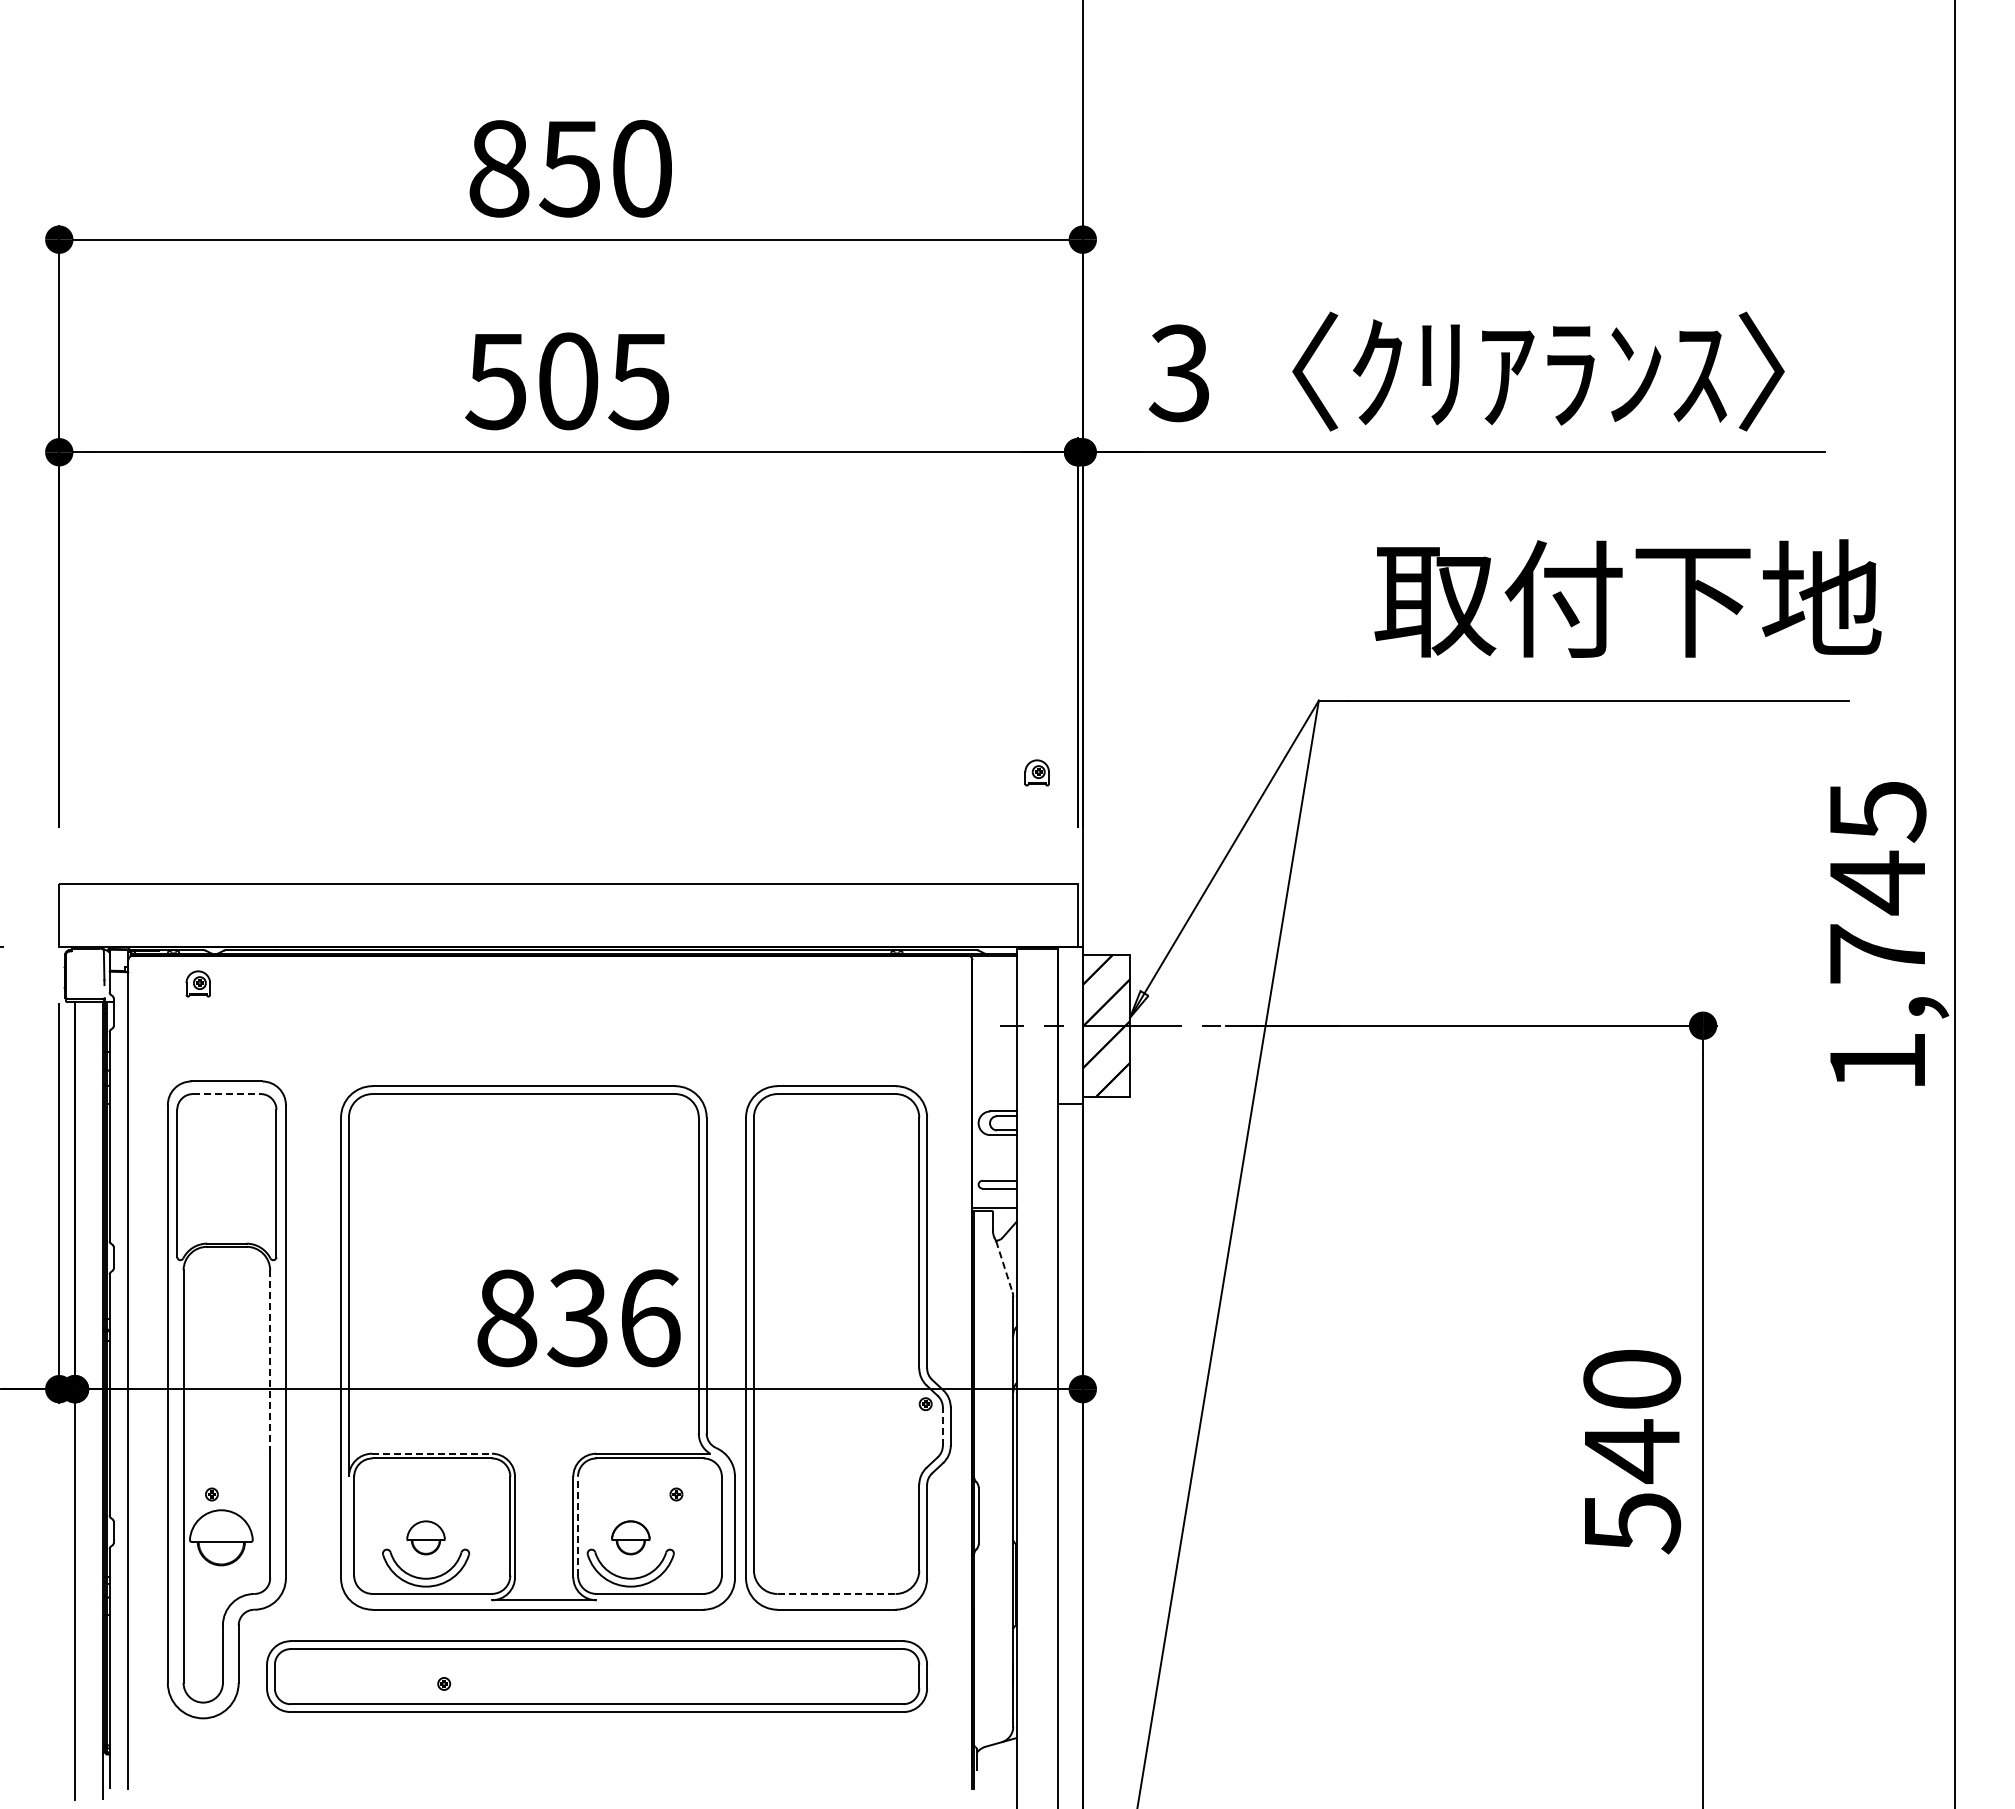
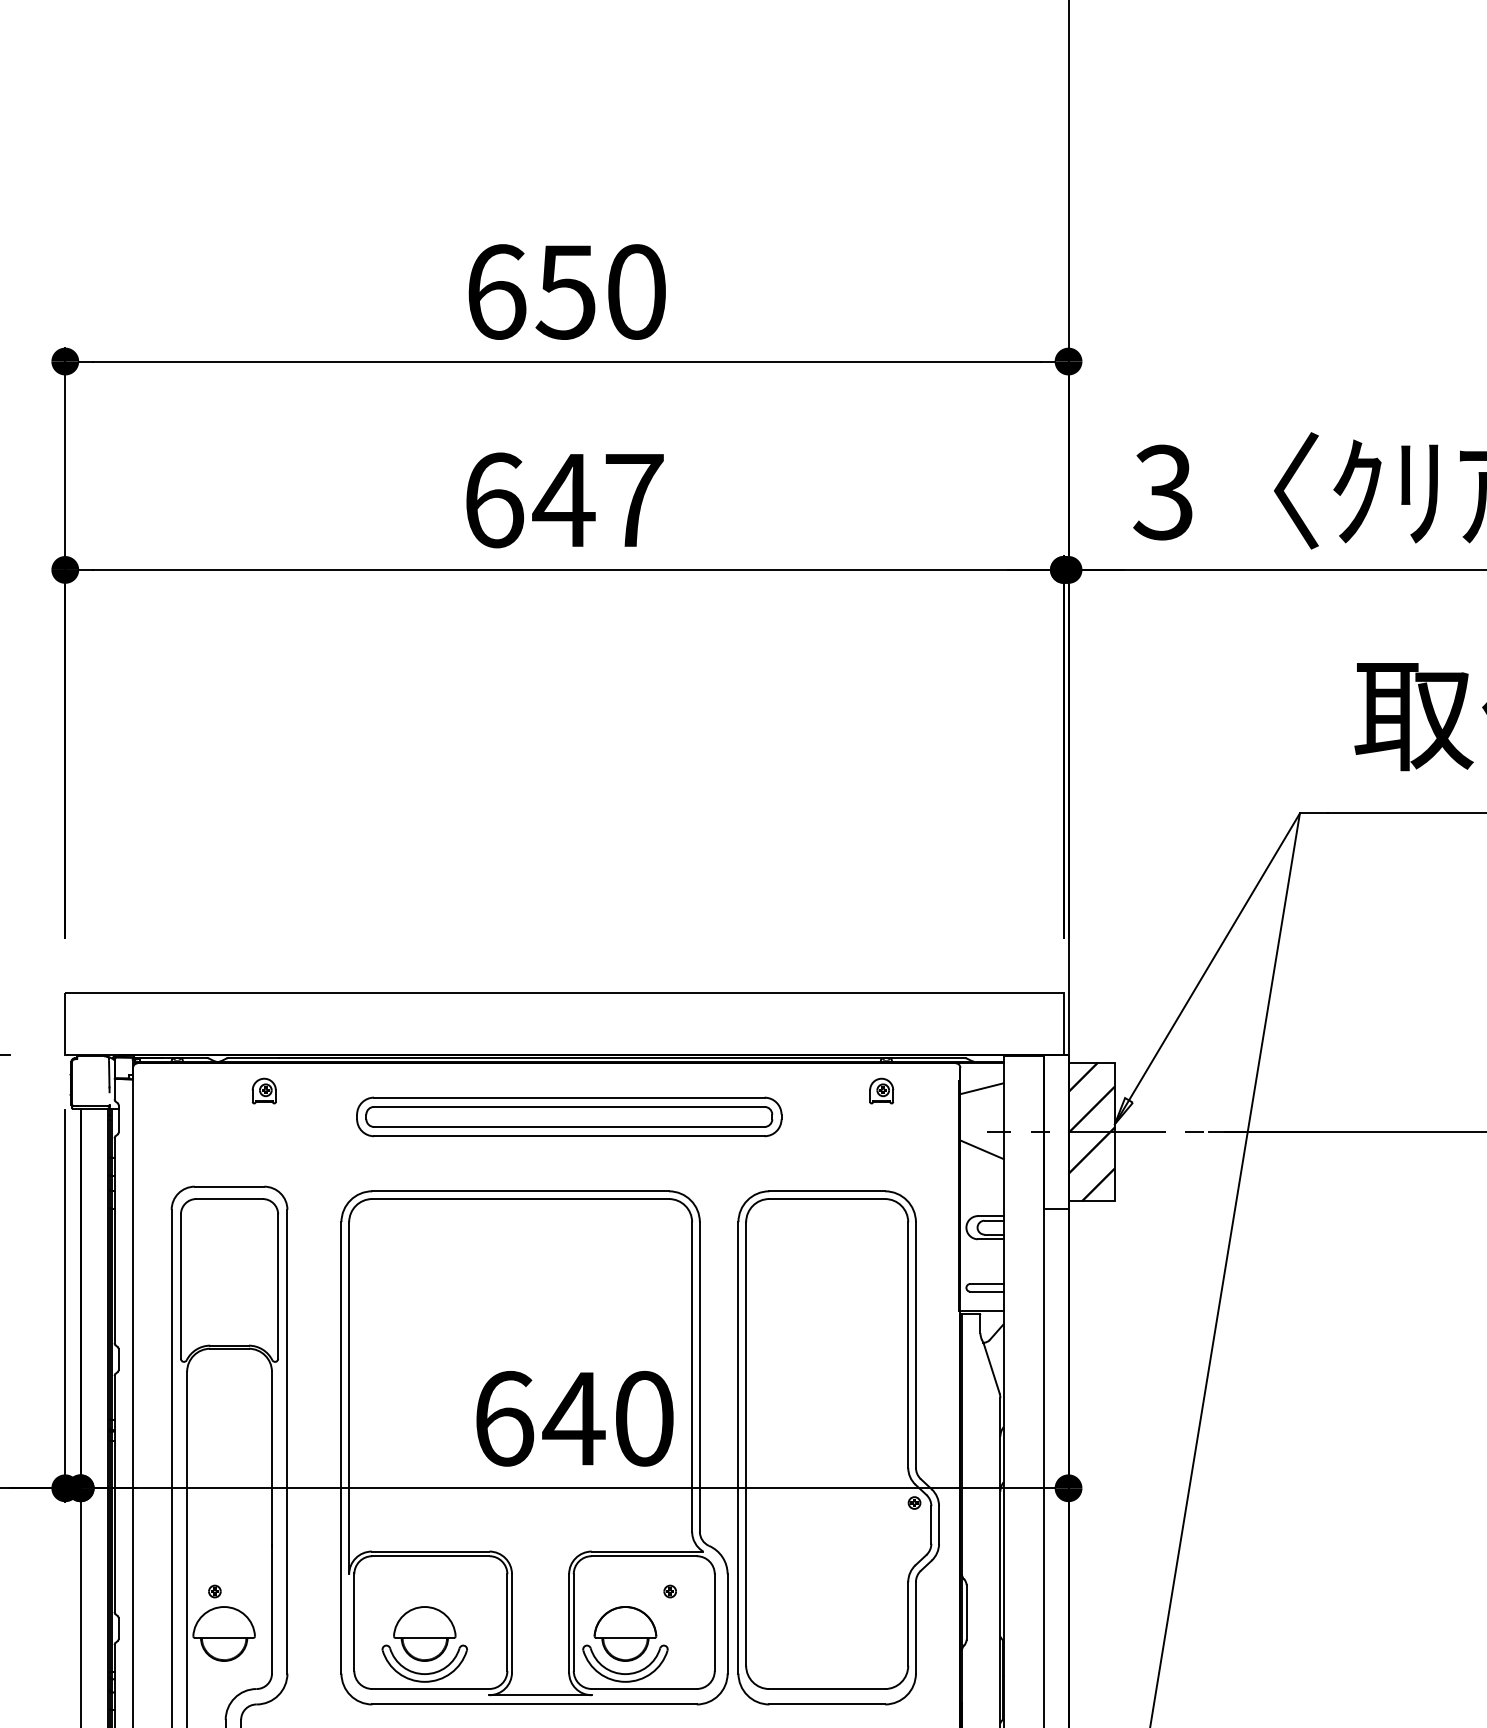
text: (499, 168) -> (496, 291), 850 -> 650
text: (567, 381) -> (563, 500), 505 -> 647
part: (1036, 772) -> (881, 1090), moved
line: (994, 981) -> (981, 1088), added
part: (197, 983) -> (263, 1090), moved
part: (573, 1009) -> (569, 1116), added
line: (994, 1043) -> (981, 1149), added
line: (226, 1094) -> (229, 1199), dashed -> solid
line: (1004, 1266) -> (991, 1368), dashed -> solid
text: (578, 1318) -> (574, 1419), 836 -> 640
line: (270, 1360) -> (272, 1460), dashed -> solid
line: (942, 1426) -> (931, 1524), dashed -> solid
line: (432, 1453) -> (431, 1551), dashed -> solid
line: (578, 1525) -> (574, 1621), dashed -> solid
part: (425, 1537) -> (424, 1633), size x1.67
part: (630, 1537) -> (625, 1633), size x1.67
line: (837, 1593) -> (828, 1688), dashed -> solid

